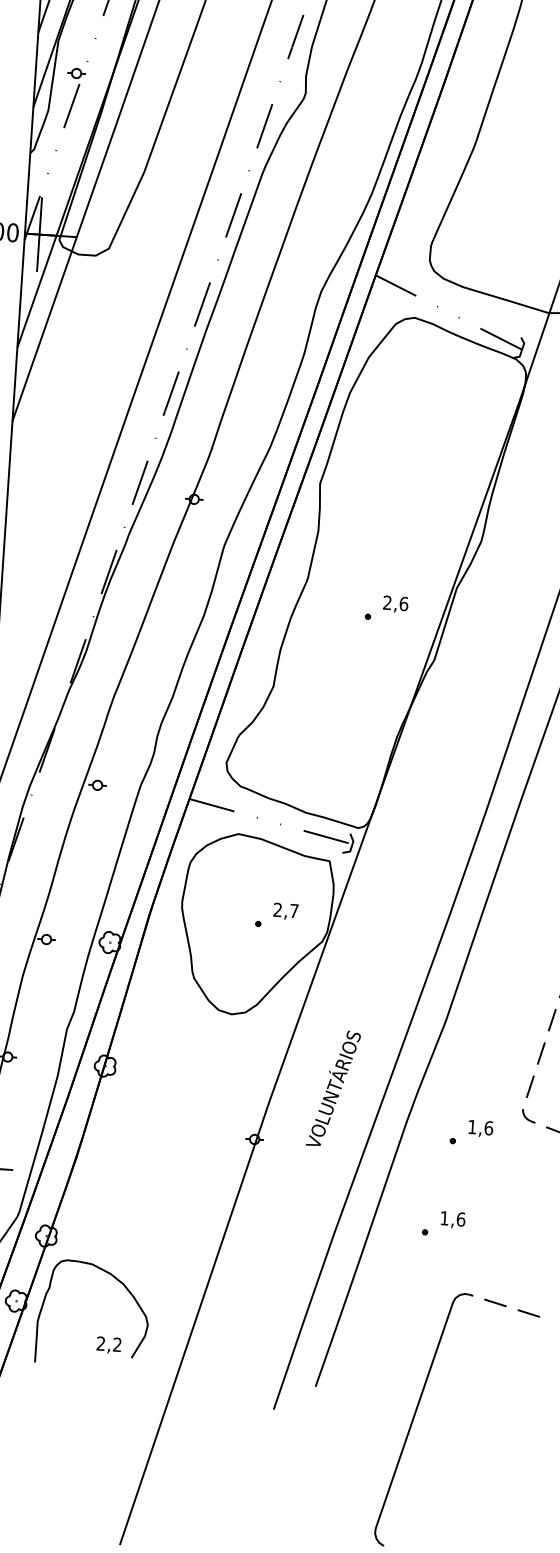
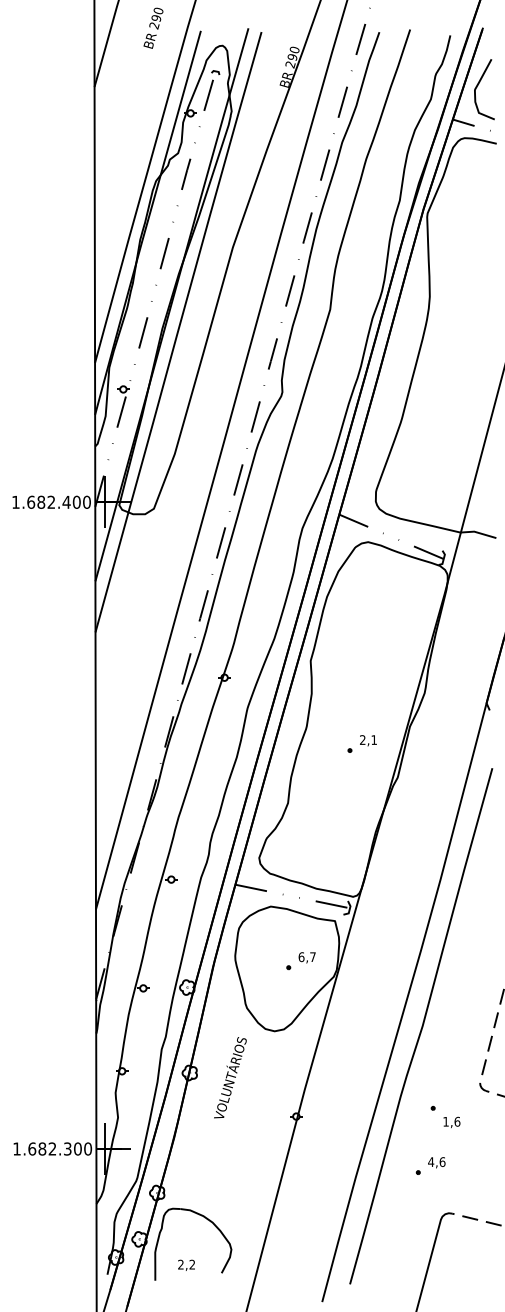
text: (404, 603) -> (374, 739), 2,6 -> 2,1
text: (277, 910) -> (301, 957), 2,7 -> 6,7
text: (333, 1088) -> (230, 1077), moved
text: (480, 1128) -> (451, 1122), moved
text: (445, 1217) -> (431, 1161), 1,6 -> 4,6
text: (109, 1343) -> (186, 1264), moved

